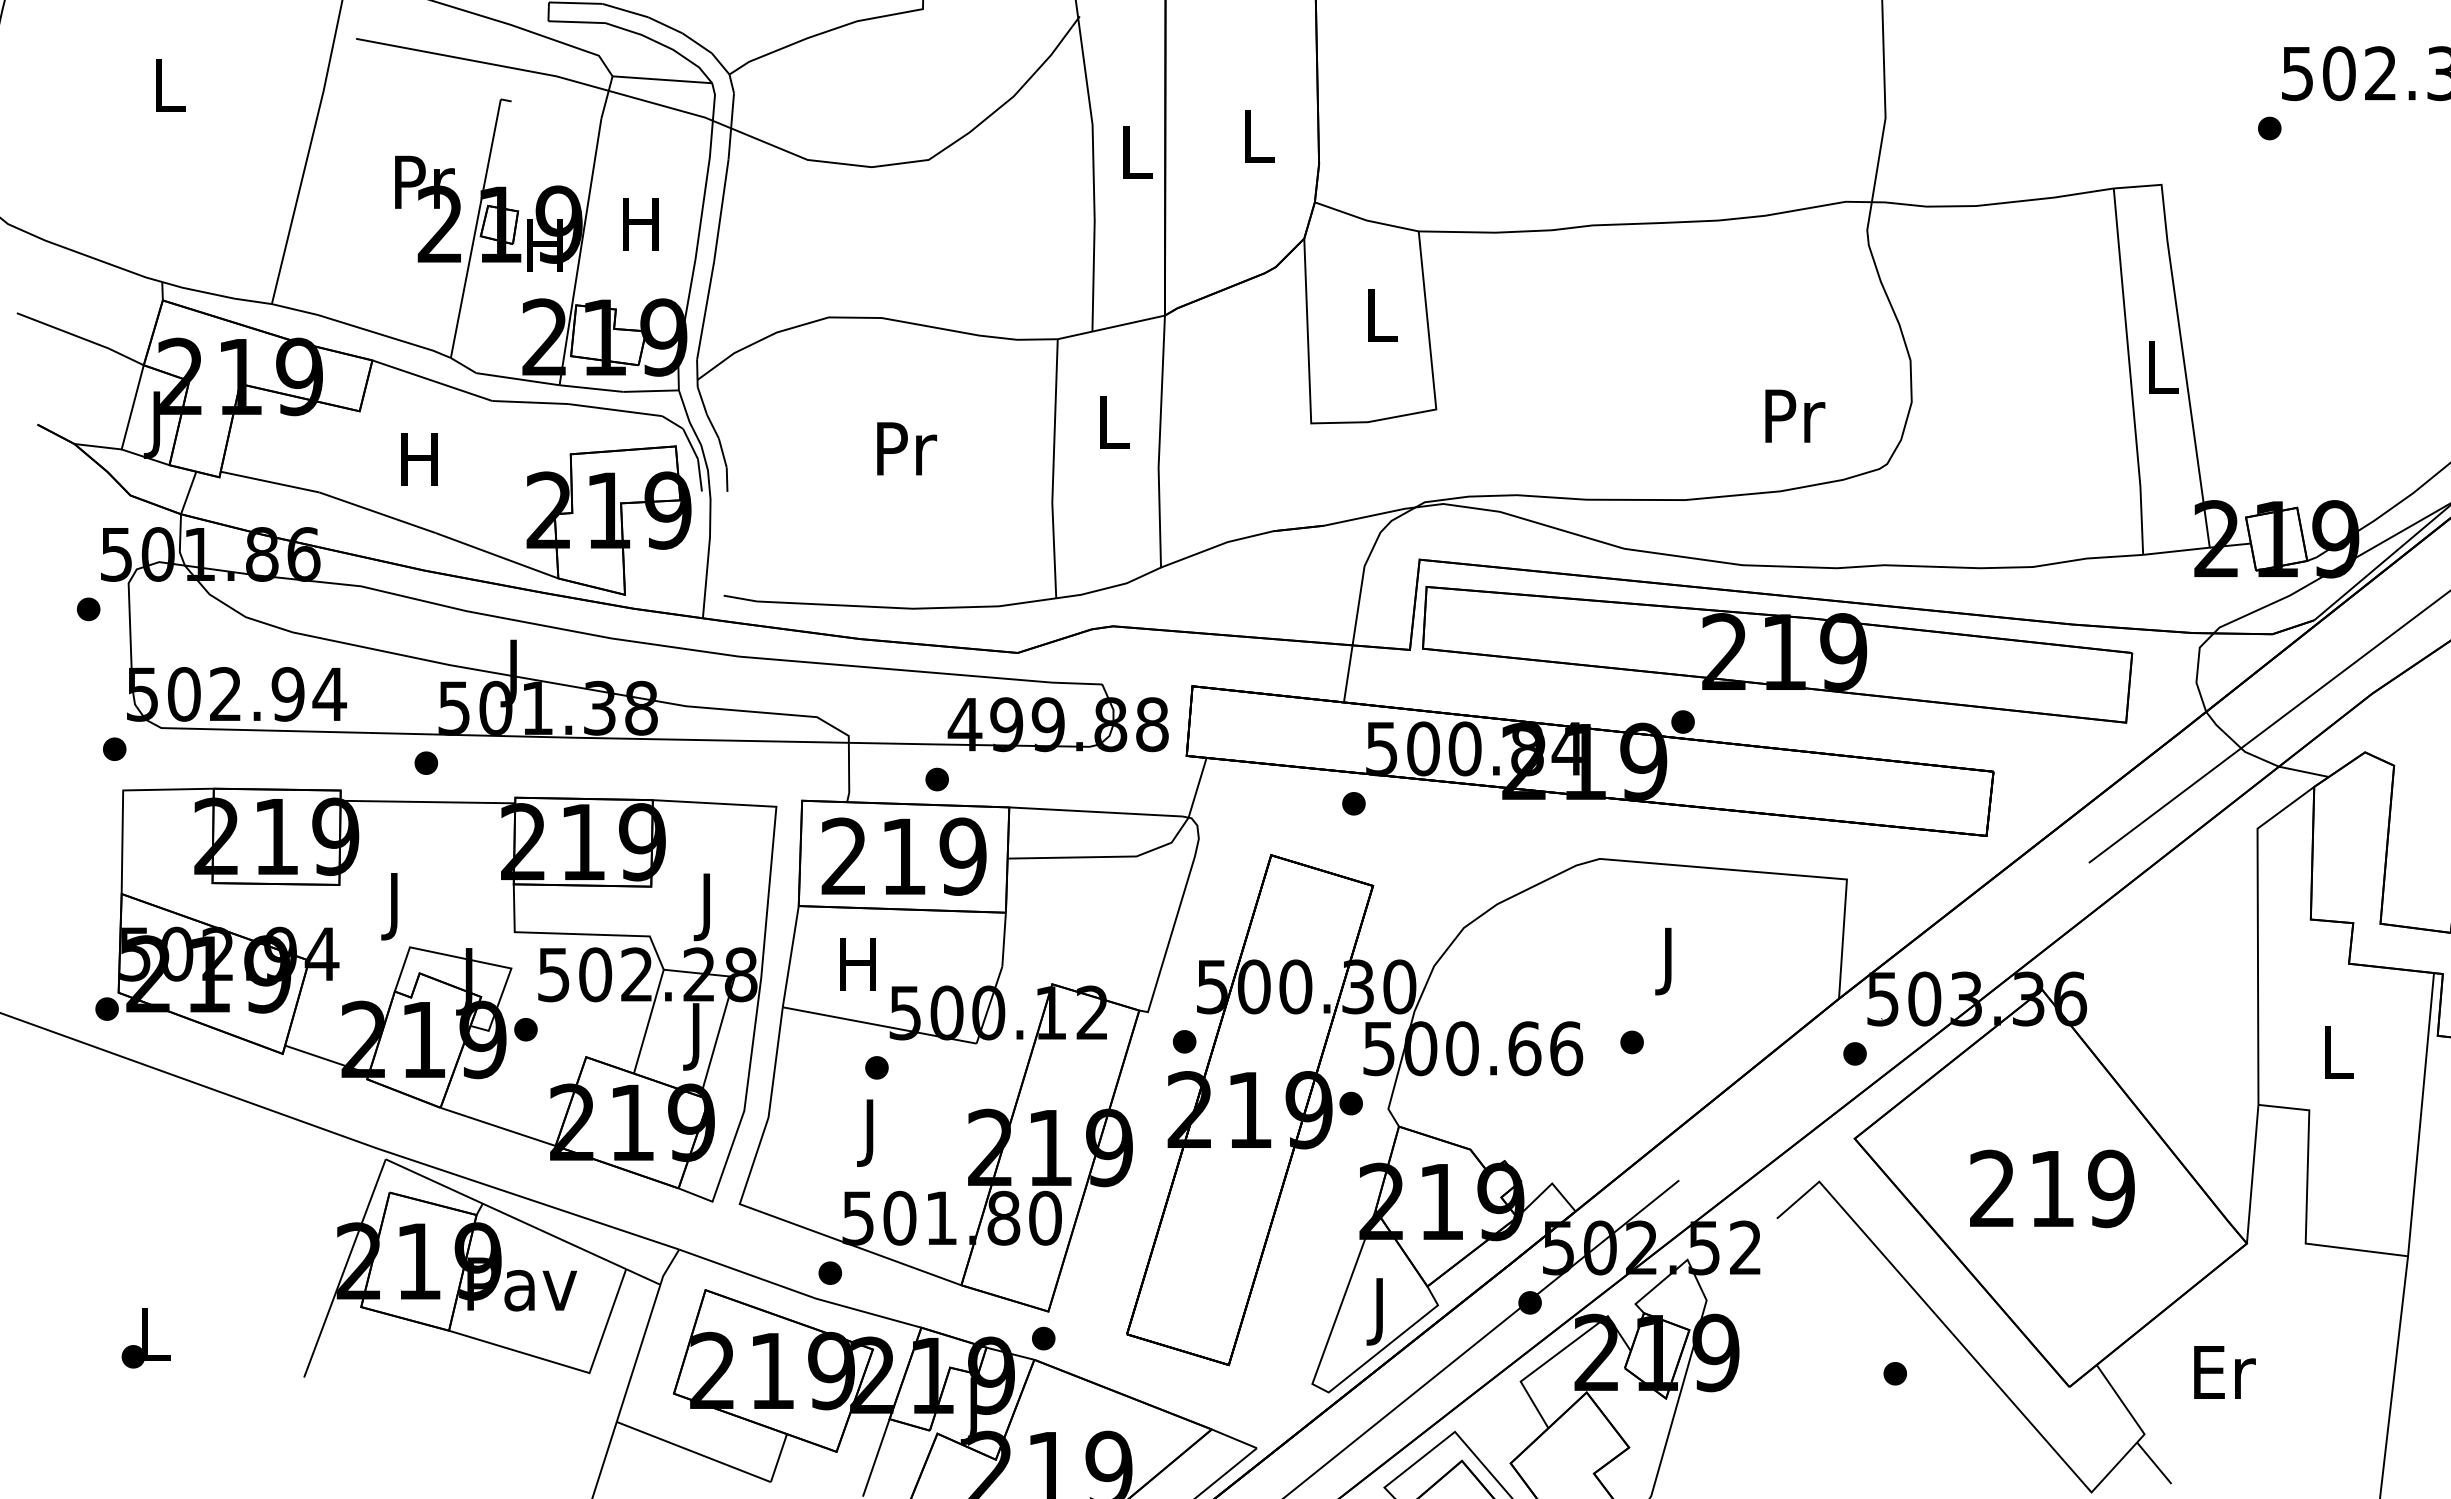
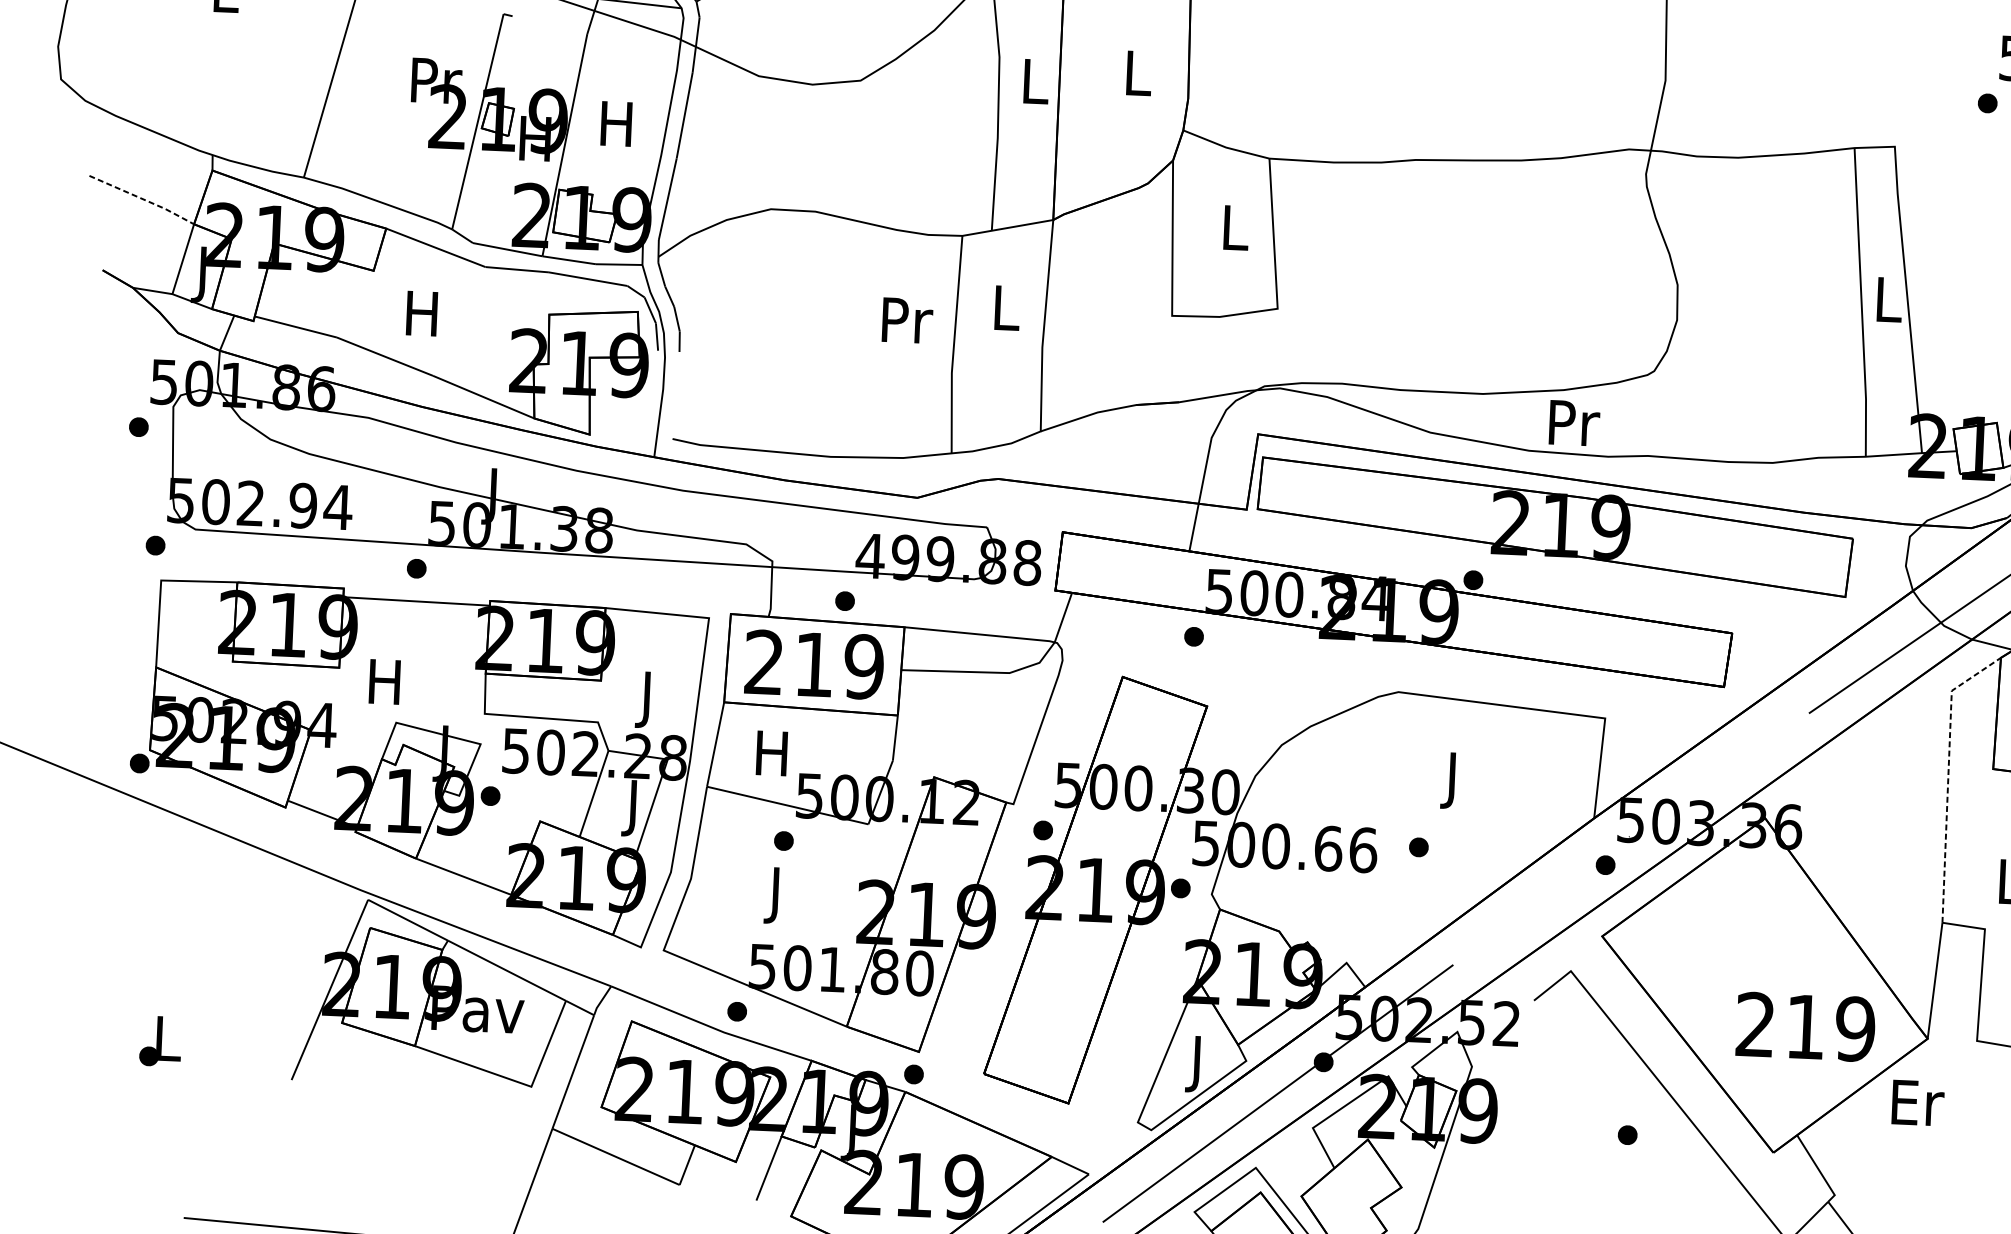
line: (81, 338) -> (142, 199), solid -> dashed
text: (1795, 415) -> (1574, 422), moved
text: (906, 448) -> (907, 320), moved
text: (393, 906) -> (383, 687), J -> H
line: (2257, 930) -> (1948, 776), solid -> dashed
text: (2052, 1188) -> (1805, 1026), moved
text: (2224, 1372) -> (1917, 1103), moved

